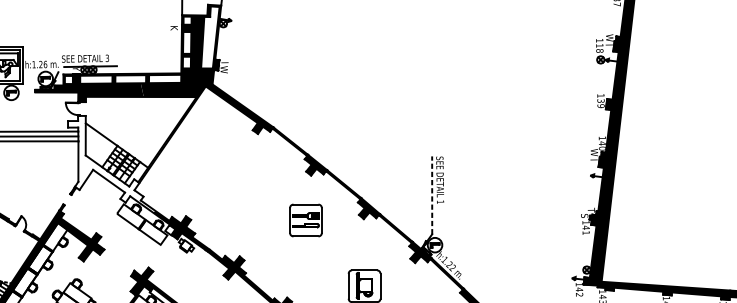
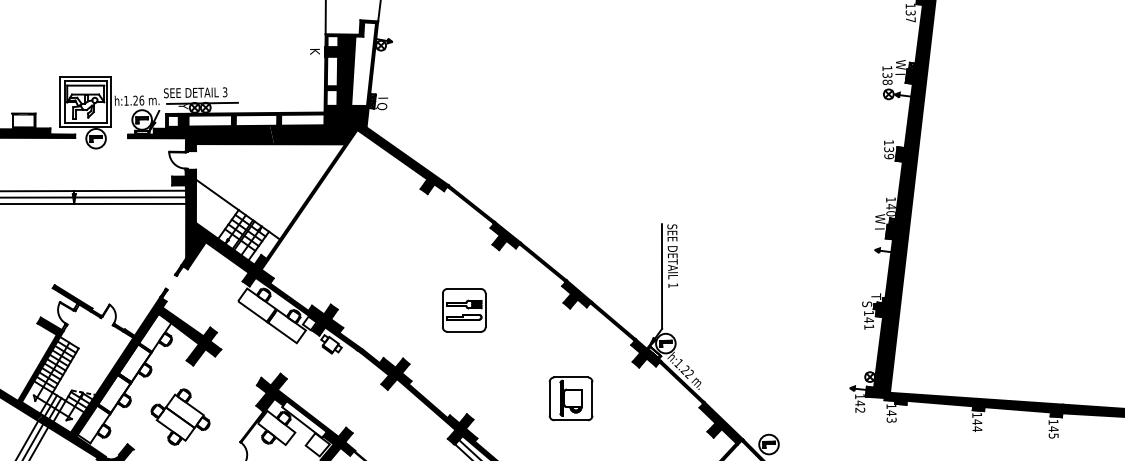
text: (599, 45) -> (887, 74), 118 -> 138
text: (223, 69) -> (381, 107), W -> Q
fill: (119, 164) -> (241, 234), added
line: (432, 195) -> (662, 276), dashed -> solid
part: (306, 220) -> (464, 310), moved

